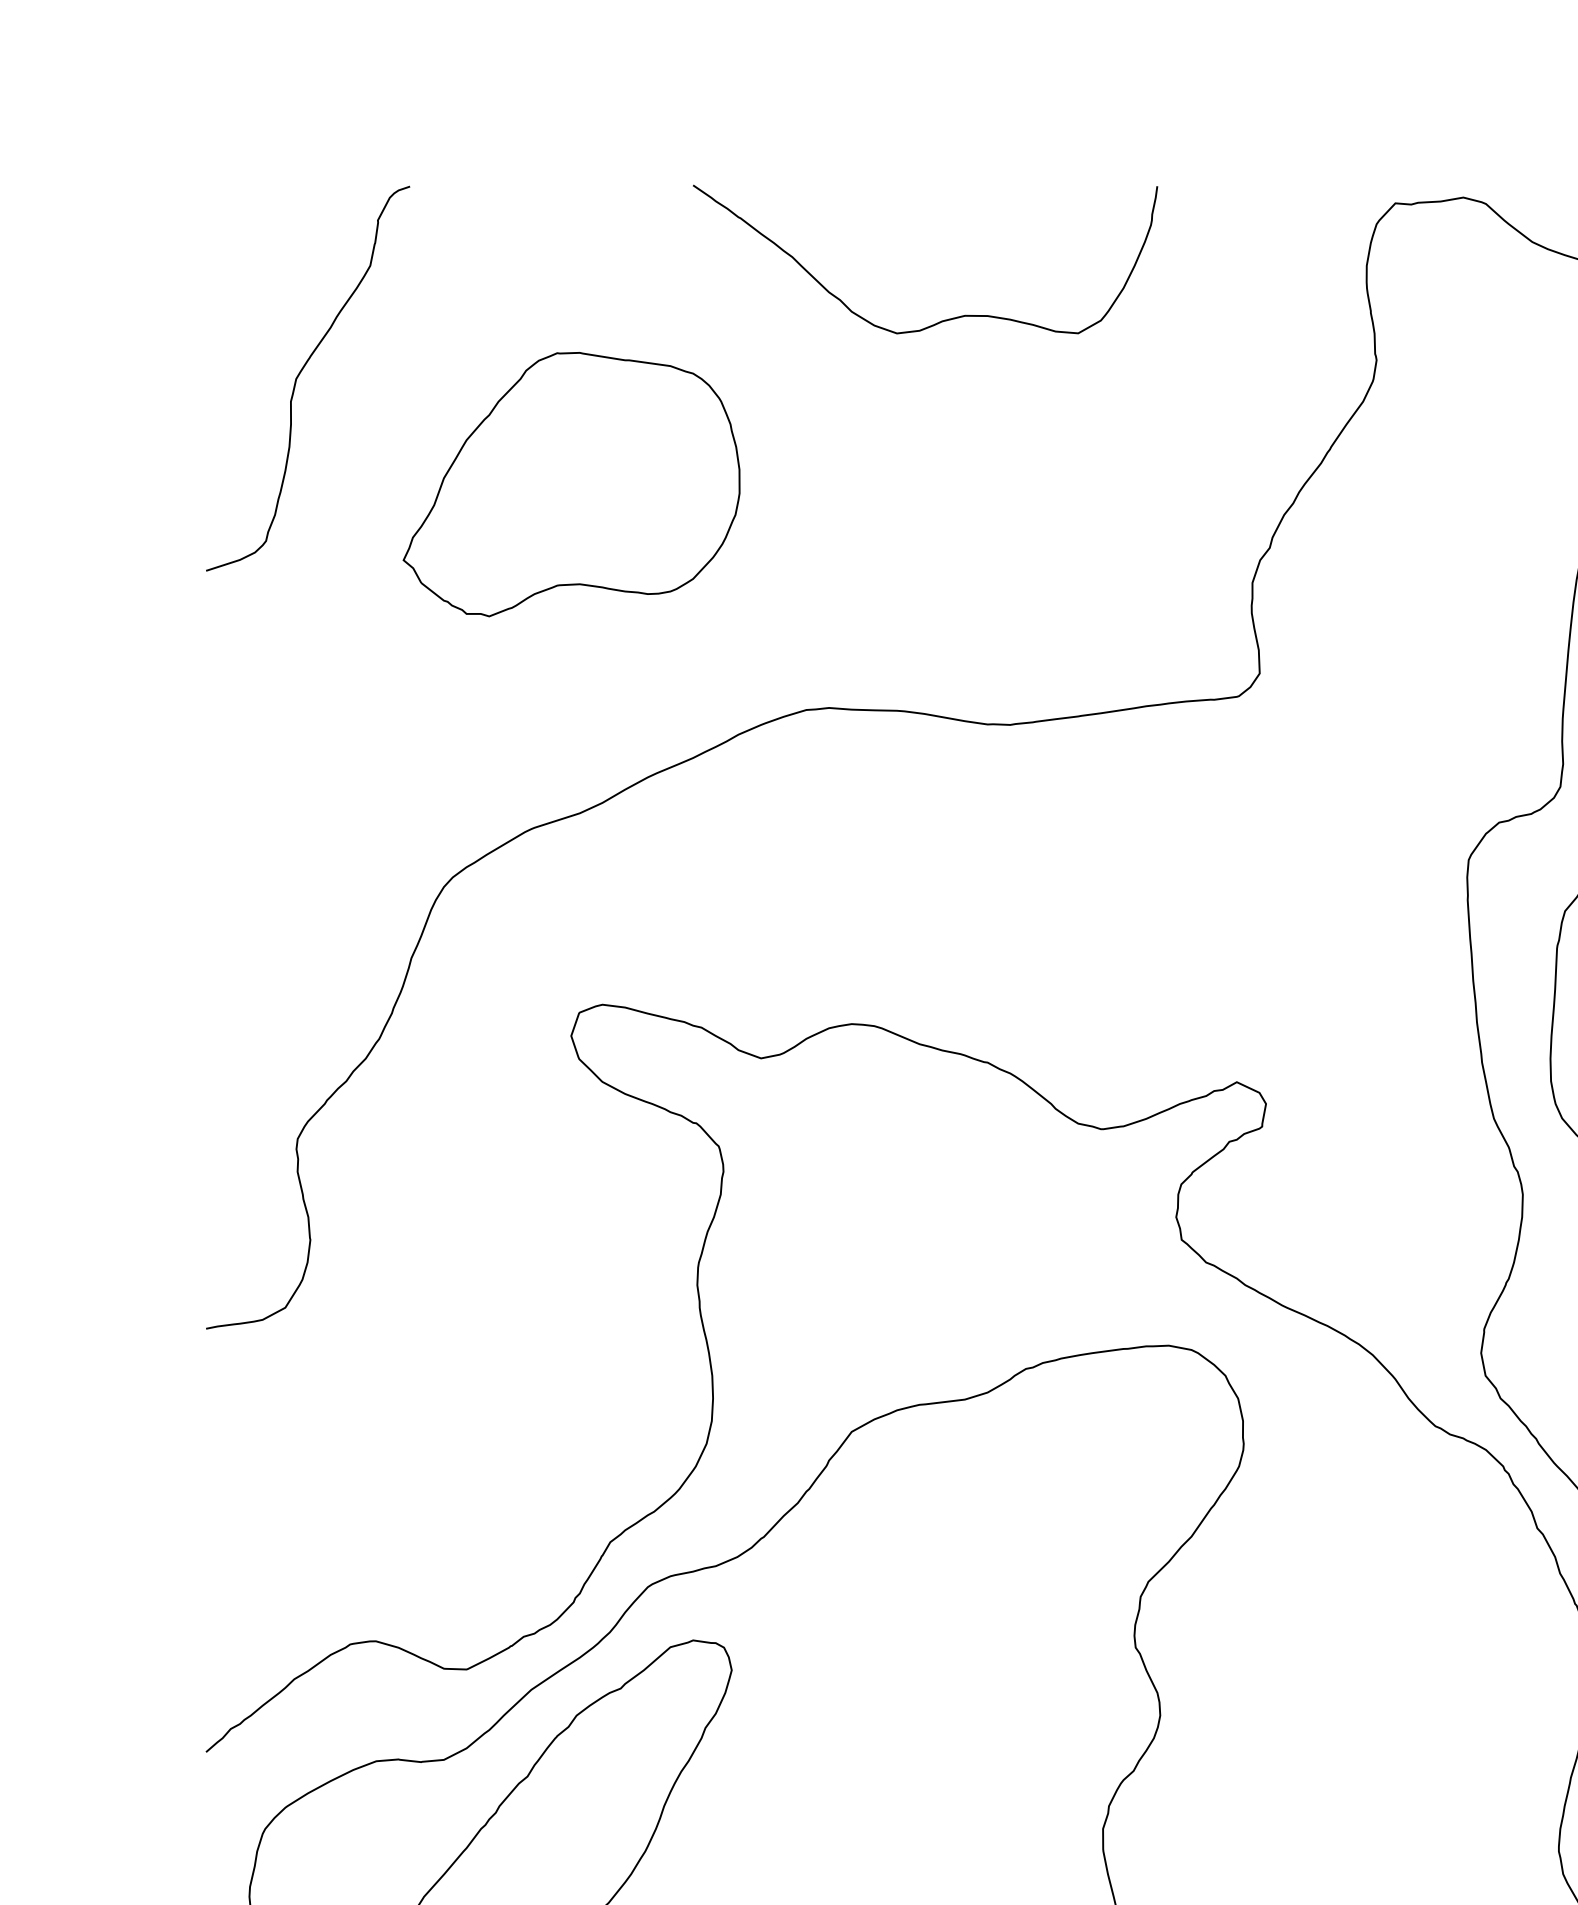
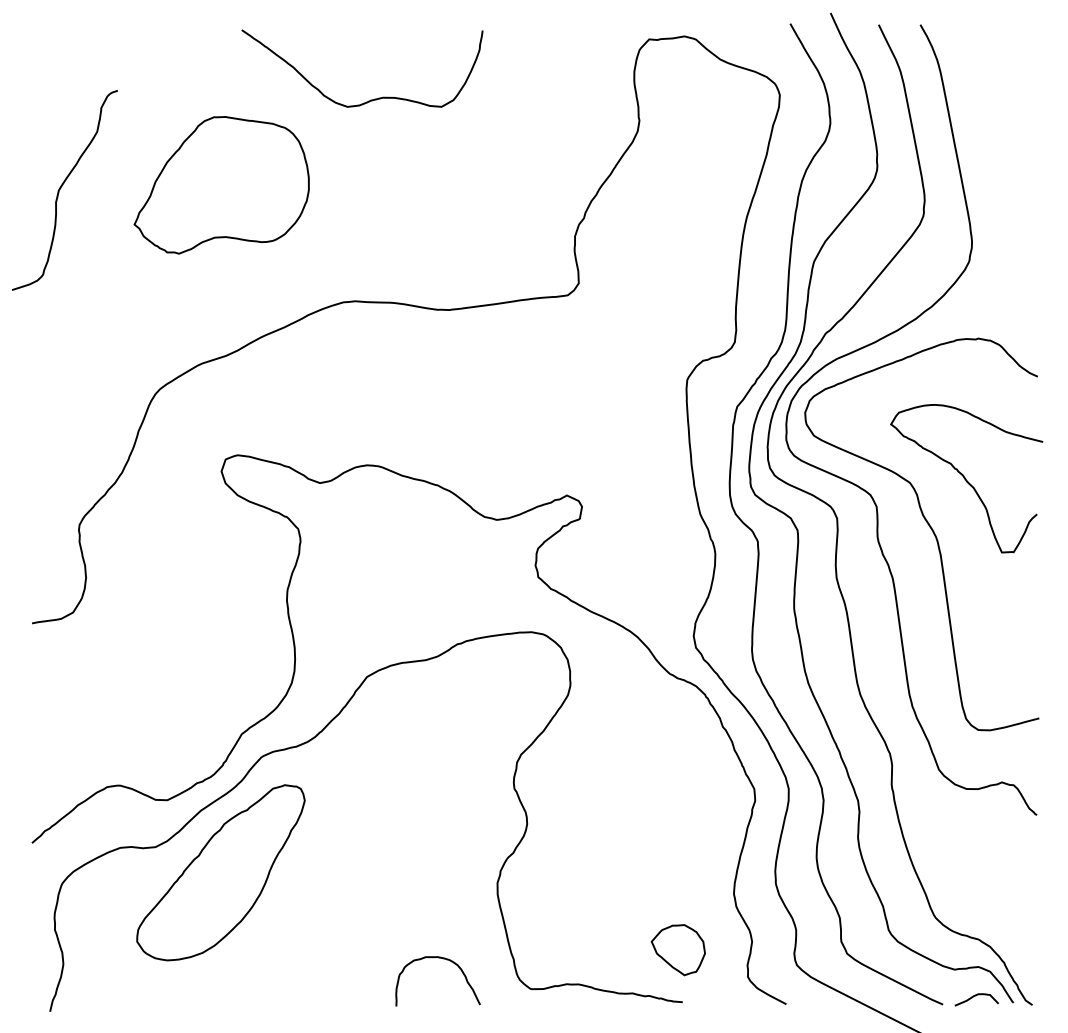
curve: (941, 319) -> (370, 99), moved
curve: (301, 375) -> (61, 188), moved

